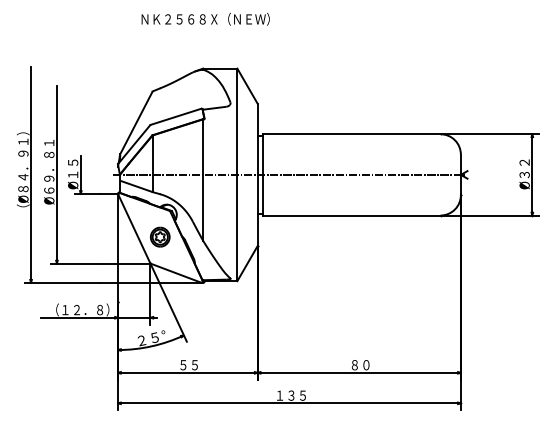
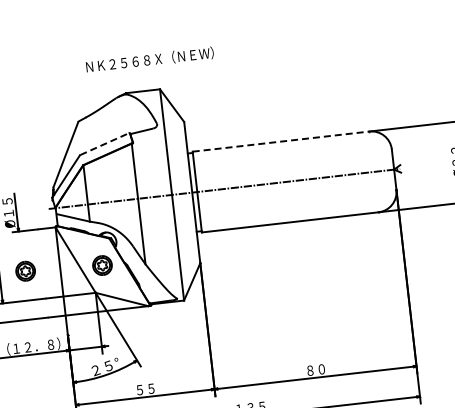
text: (205, 18) -> (149, 59), moved
line: (176, 116) -> (104, 143), solid -> dashed
line: (351, 134) -> (280, 141), solid -> dashed
part: (83, 233) -> (25, 270), added

